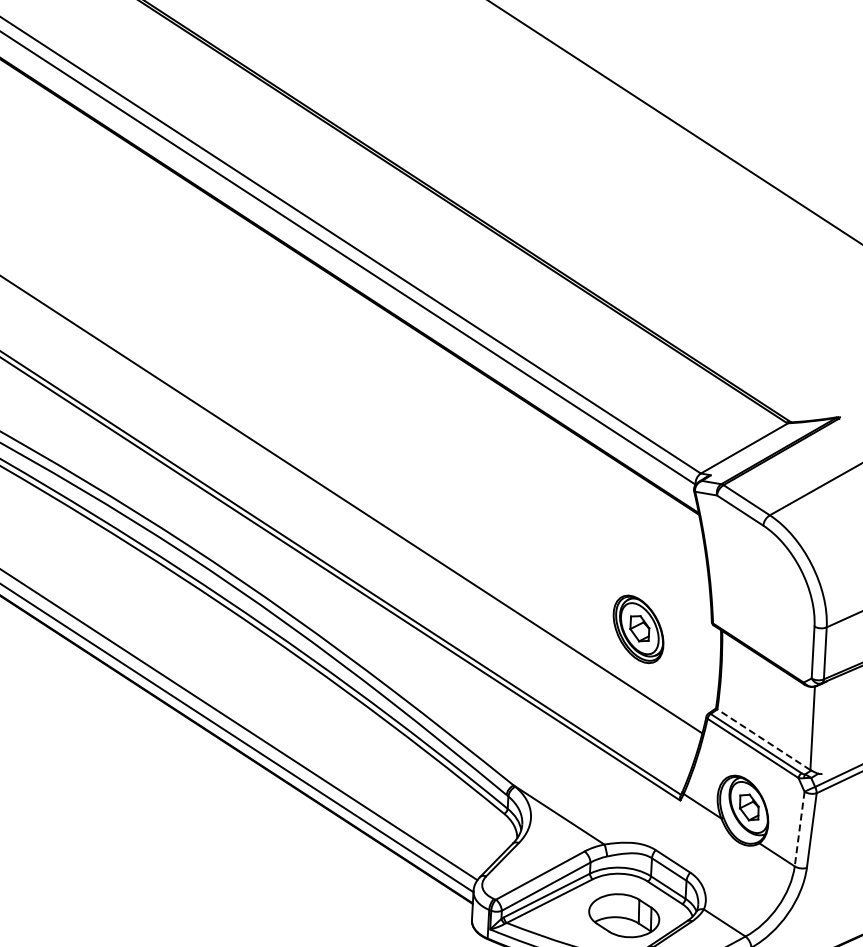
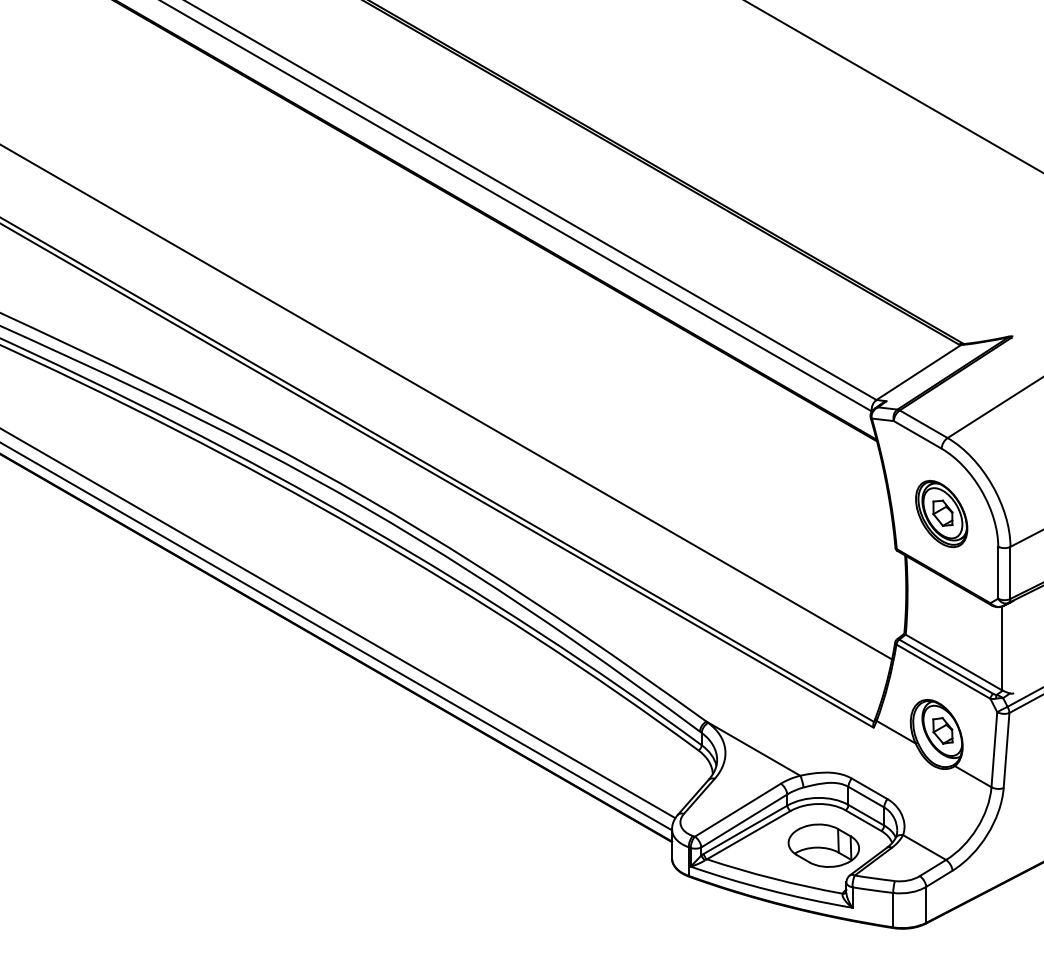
part: (638, 628) -> (941, 513), moved
line: (763, 739) -> (953, 662), dashed -> solid
line: (799, 828) -> (994, 749), dashed -> solid

